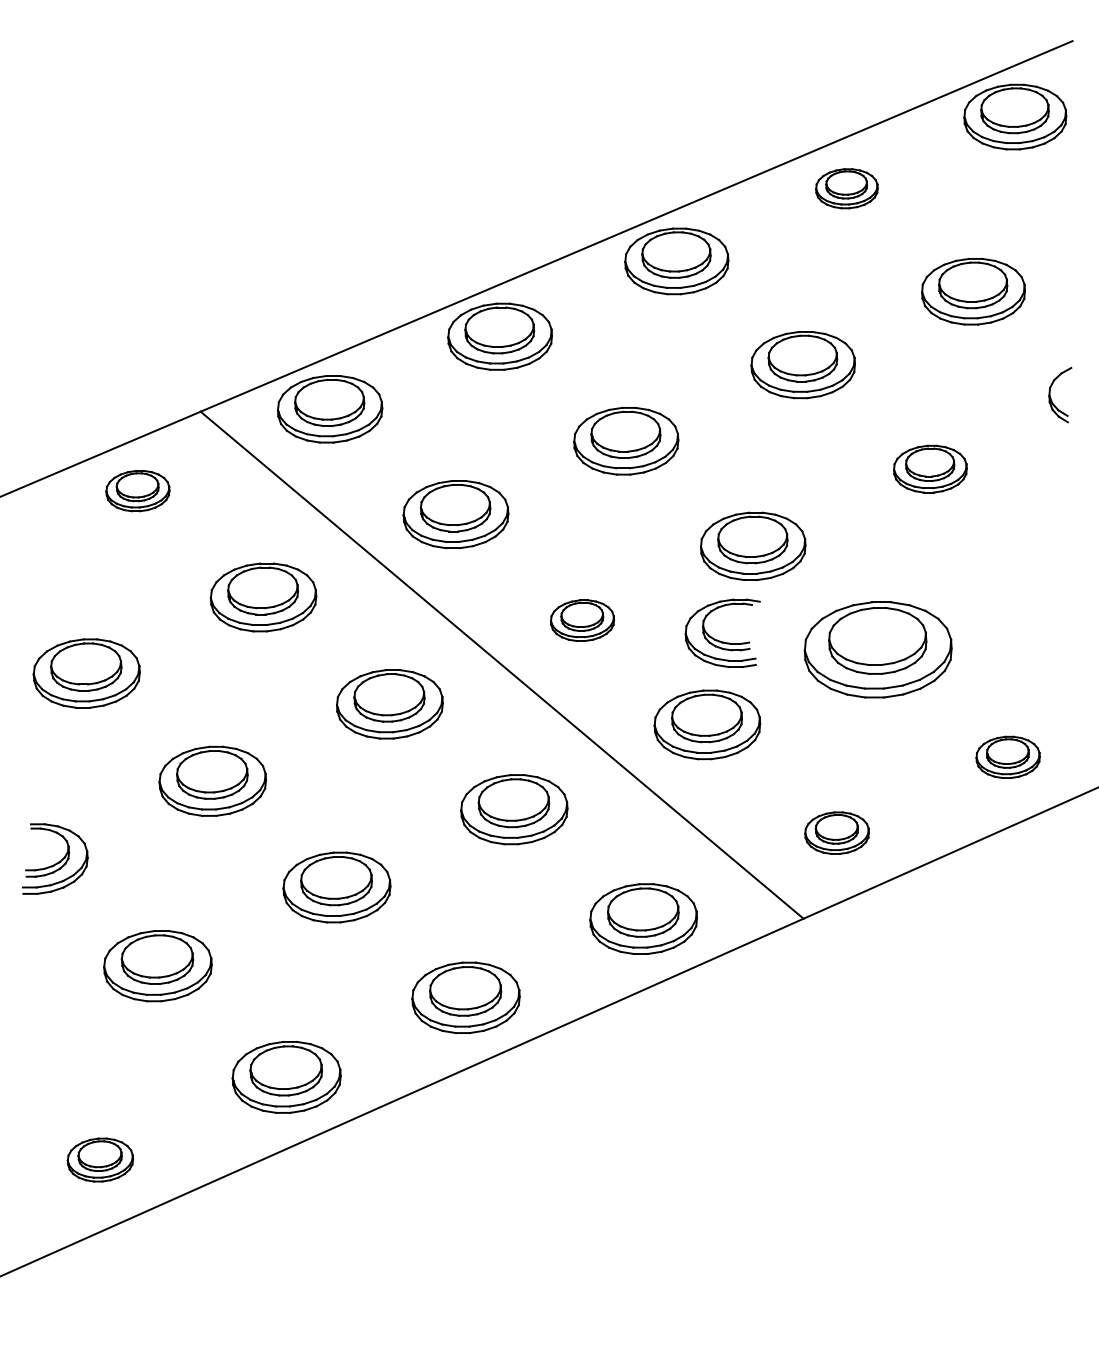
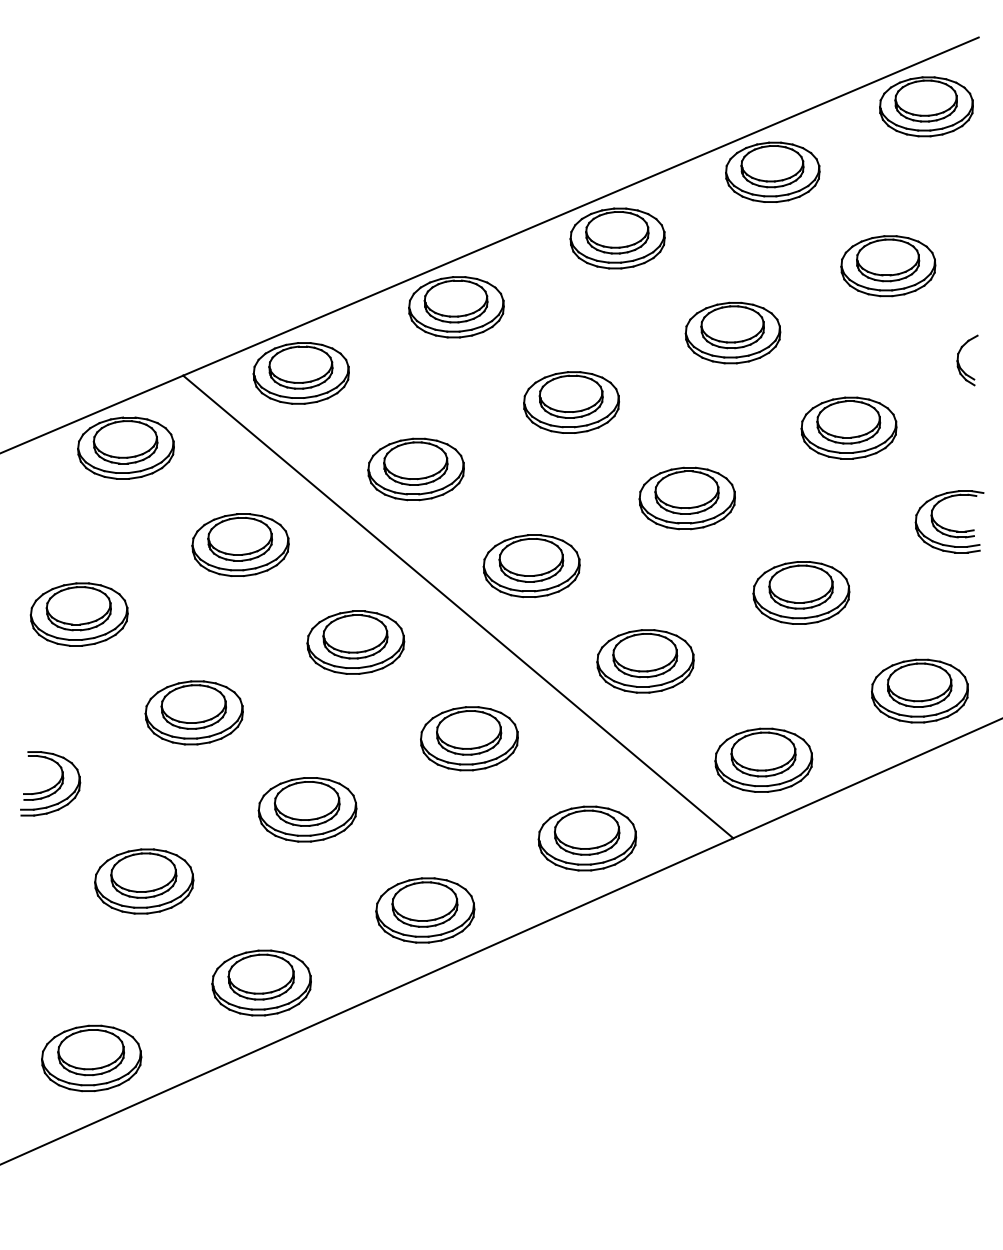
part: (846, 187) -> (772, 171), size x1.67
part: (929, 468) -> (848, 427), size x1.43
part: (137, 490) -> (125, 447), size x1.67
part: (582, 620) -> (531, 566), size x1.67
part: (718, 639) -> (945, 527), moved
part: (878, 649) -> (801, 592), size x0.71
part: (1007, 756) -> (919, 690), size x1.67
part: (836, 832) -> (763, 759), size x1.67
part: (100, 1160) -> (91, 1058), size x1.67

